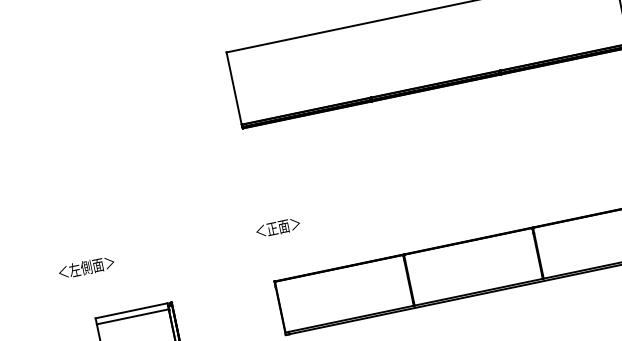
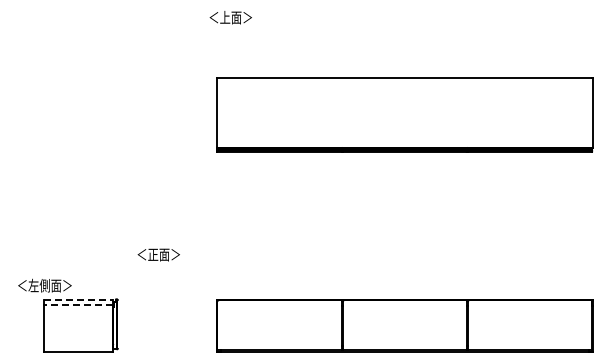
text: (277, 227) -> (158, 254), moved
text: (86, 267) -> (44, 285), moved
line: (131, 310) -> (78, 299), solid -> dashed
line: (132, 316) -> (78, 305), solid -> dashed

